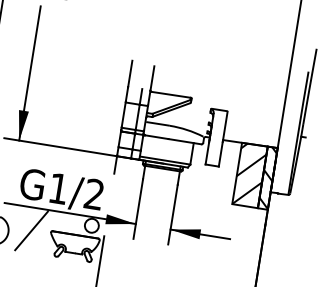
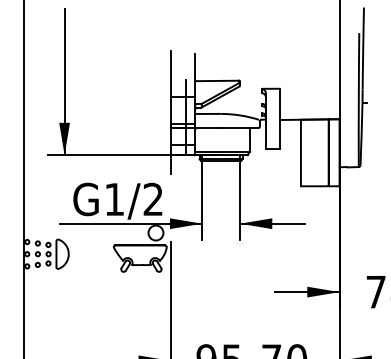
hatch: (249, 174) -> (314, 152), removed
hatch: (267, 177) -> (333, 152), removed
line: (31, 230) -> (92, 248), removed

